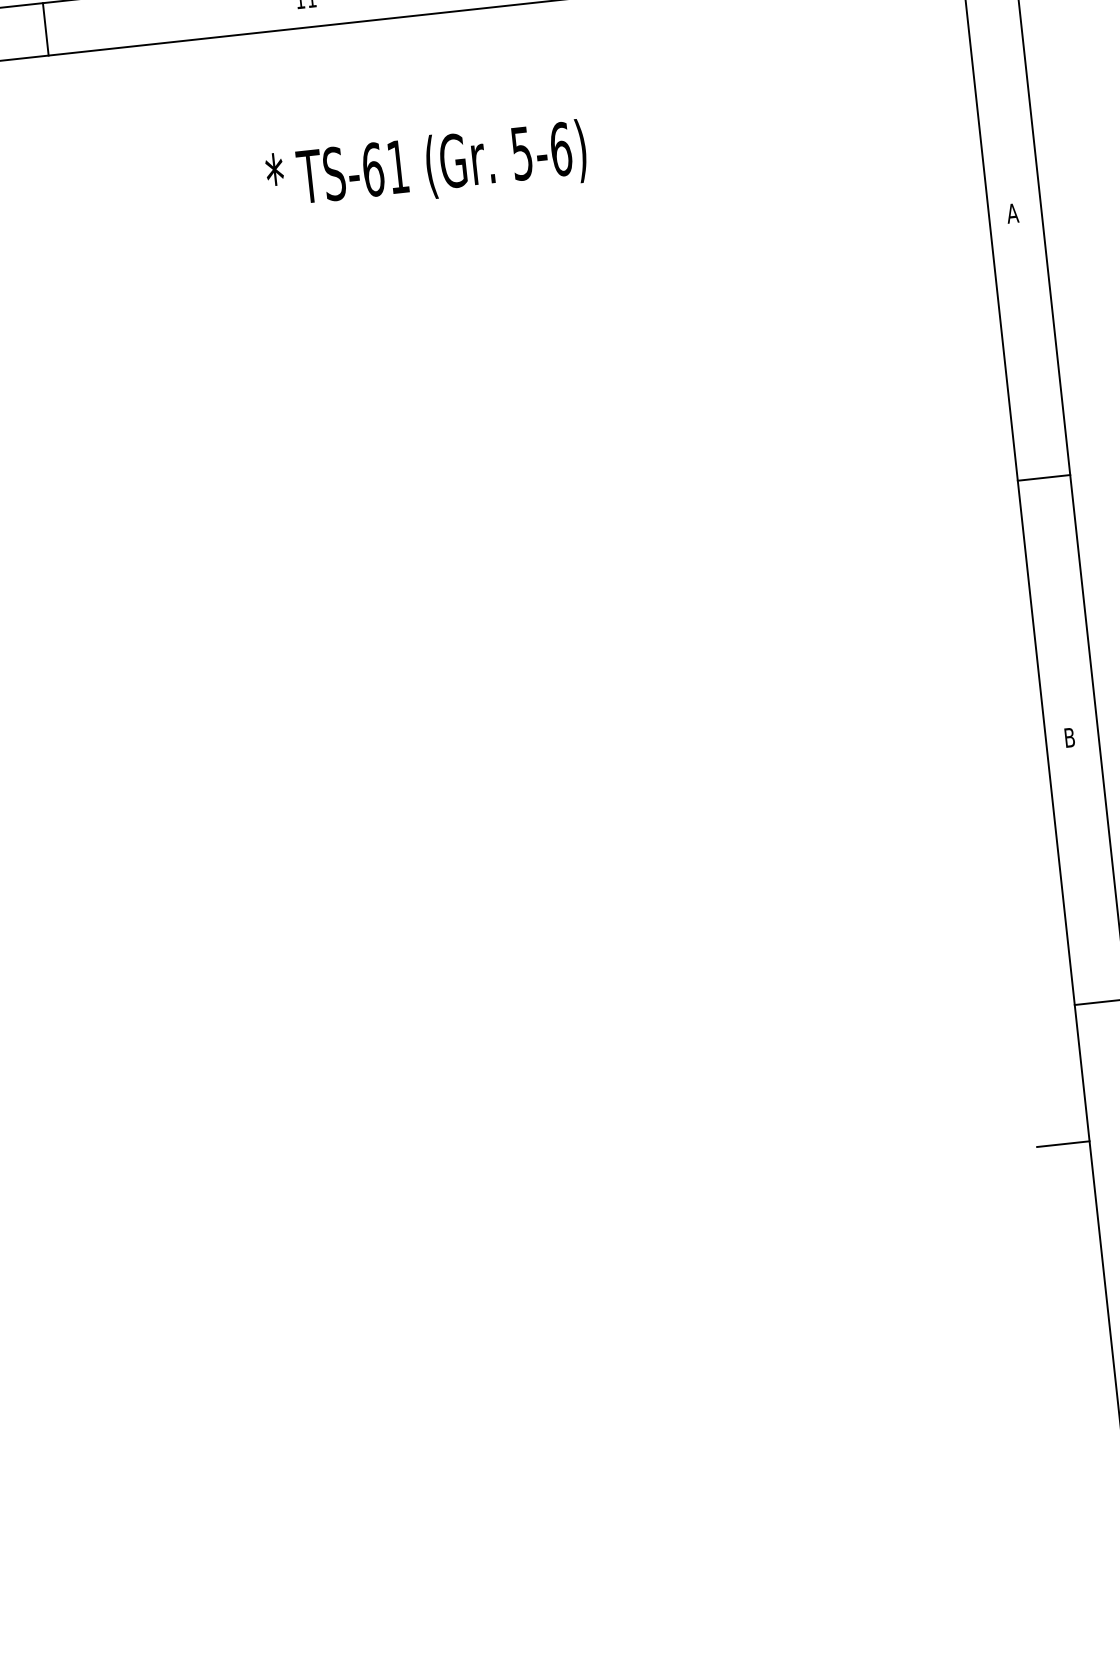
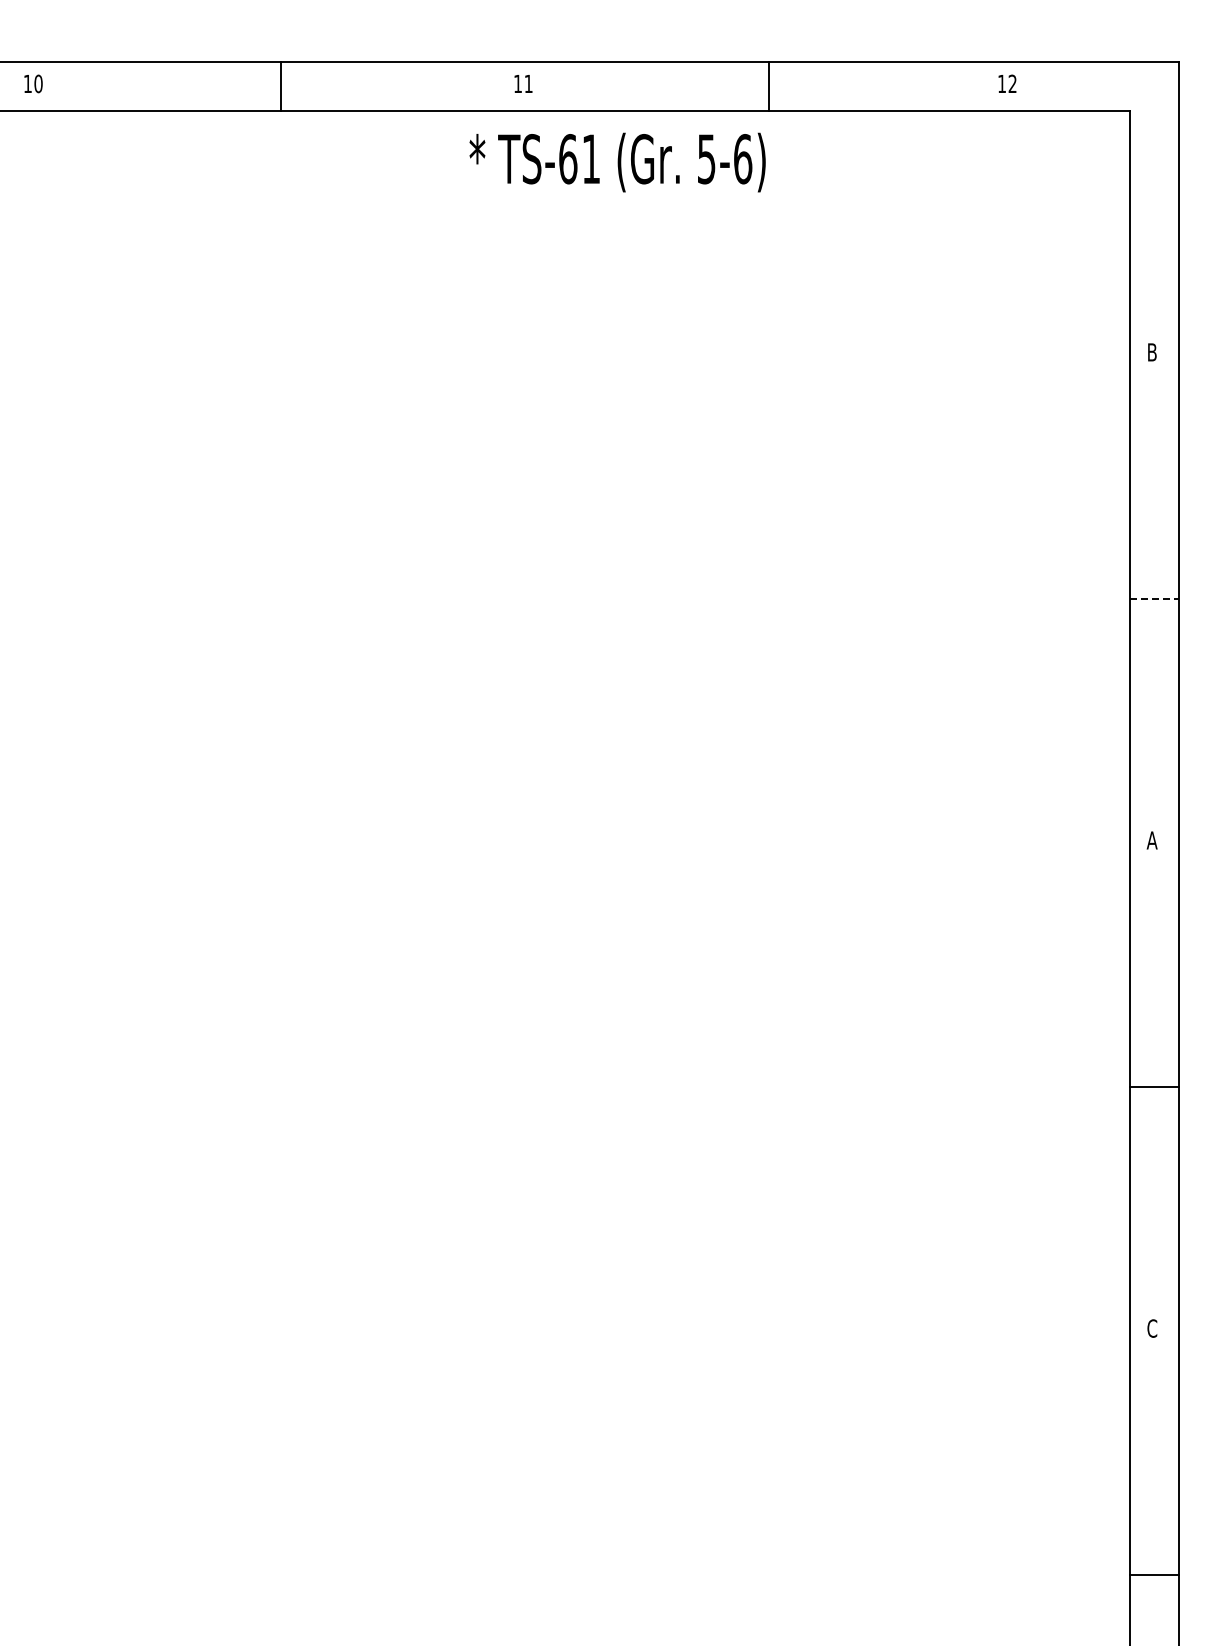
text: (426, 167) -> (617, 162), moved
text: (1011, 213) -> (1151, 352), A -> B
line: (1044, 477) -> (1155, 598), solid -> dashed
text: (1068, 737) -> (1151, 840), B -> A
line: (1062, 1143) -> (1105, 1213), removed

